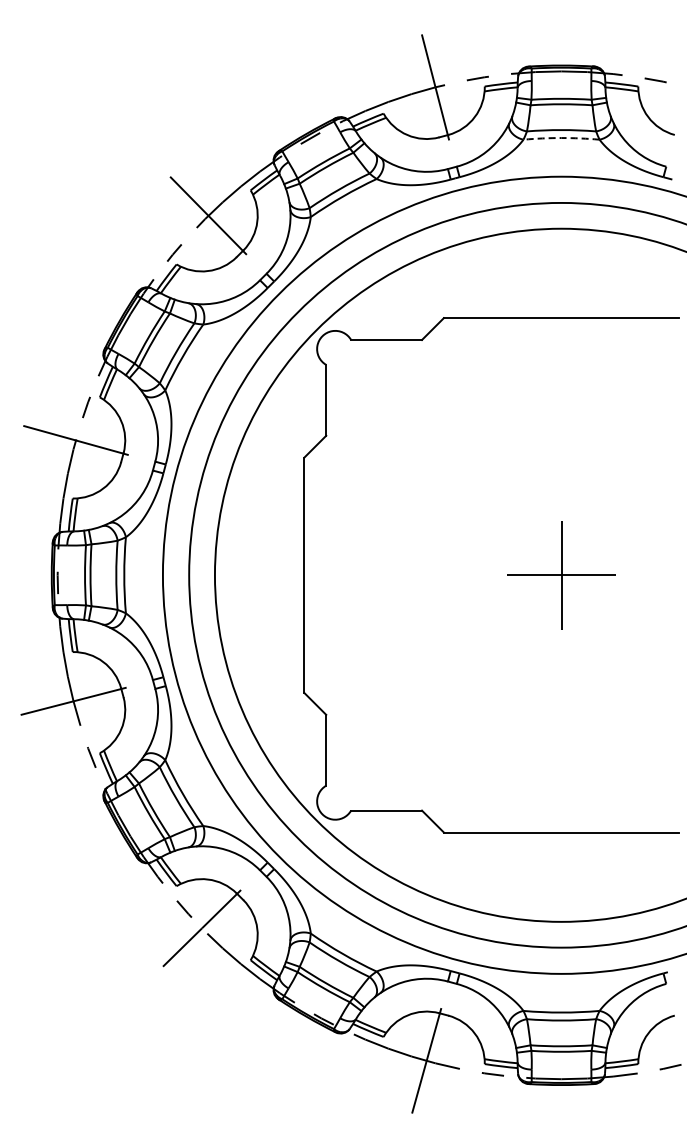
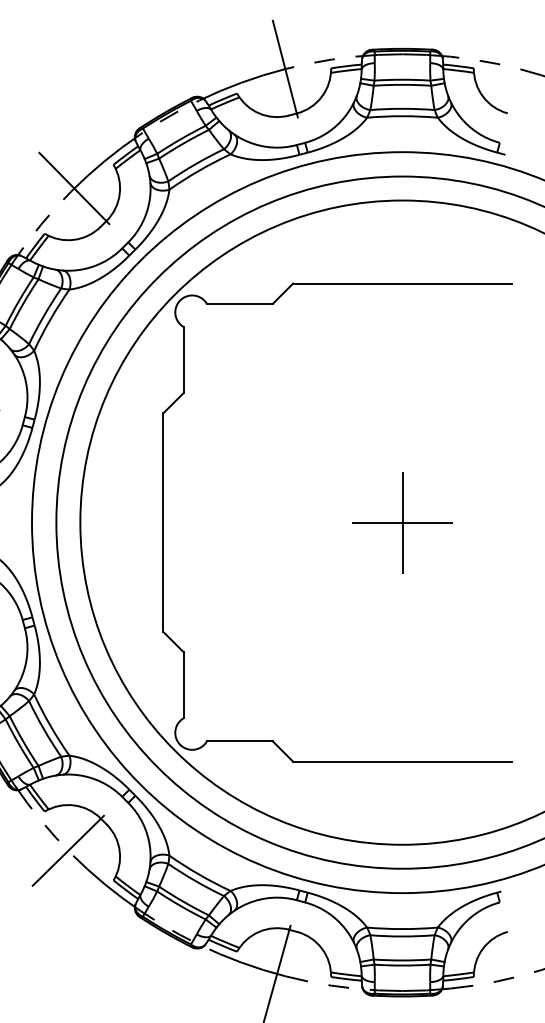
arc: (561, 138) -> (402, 116), dashed -> solid

